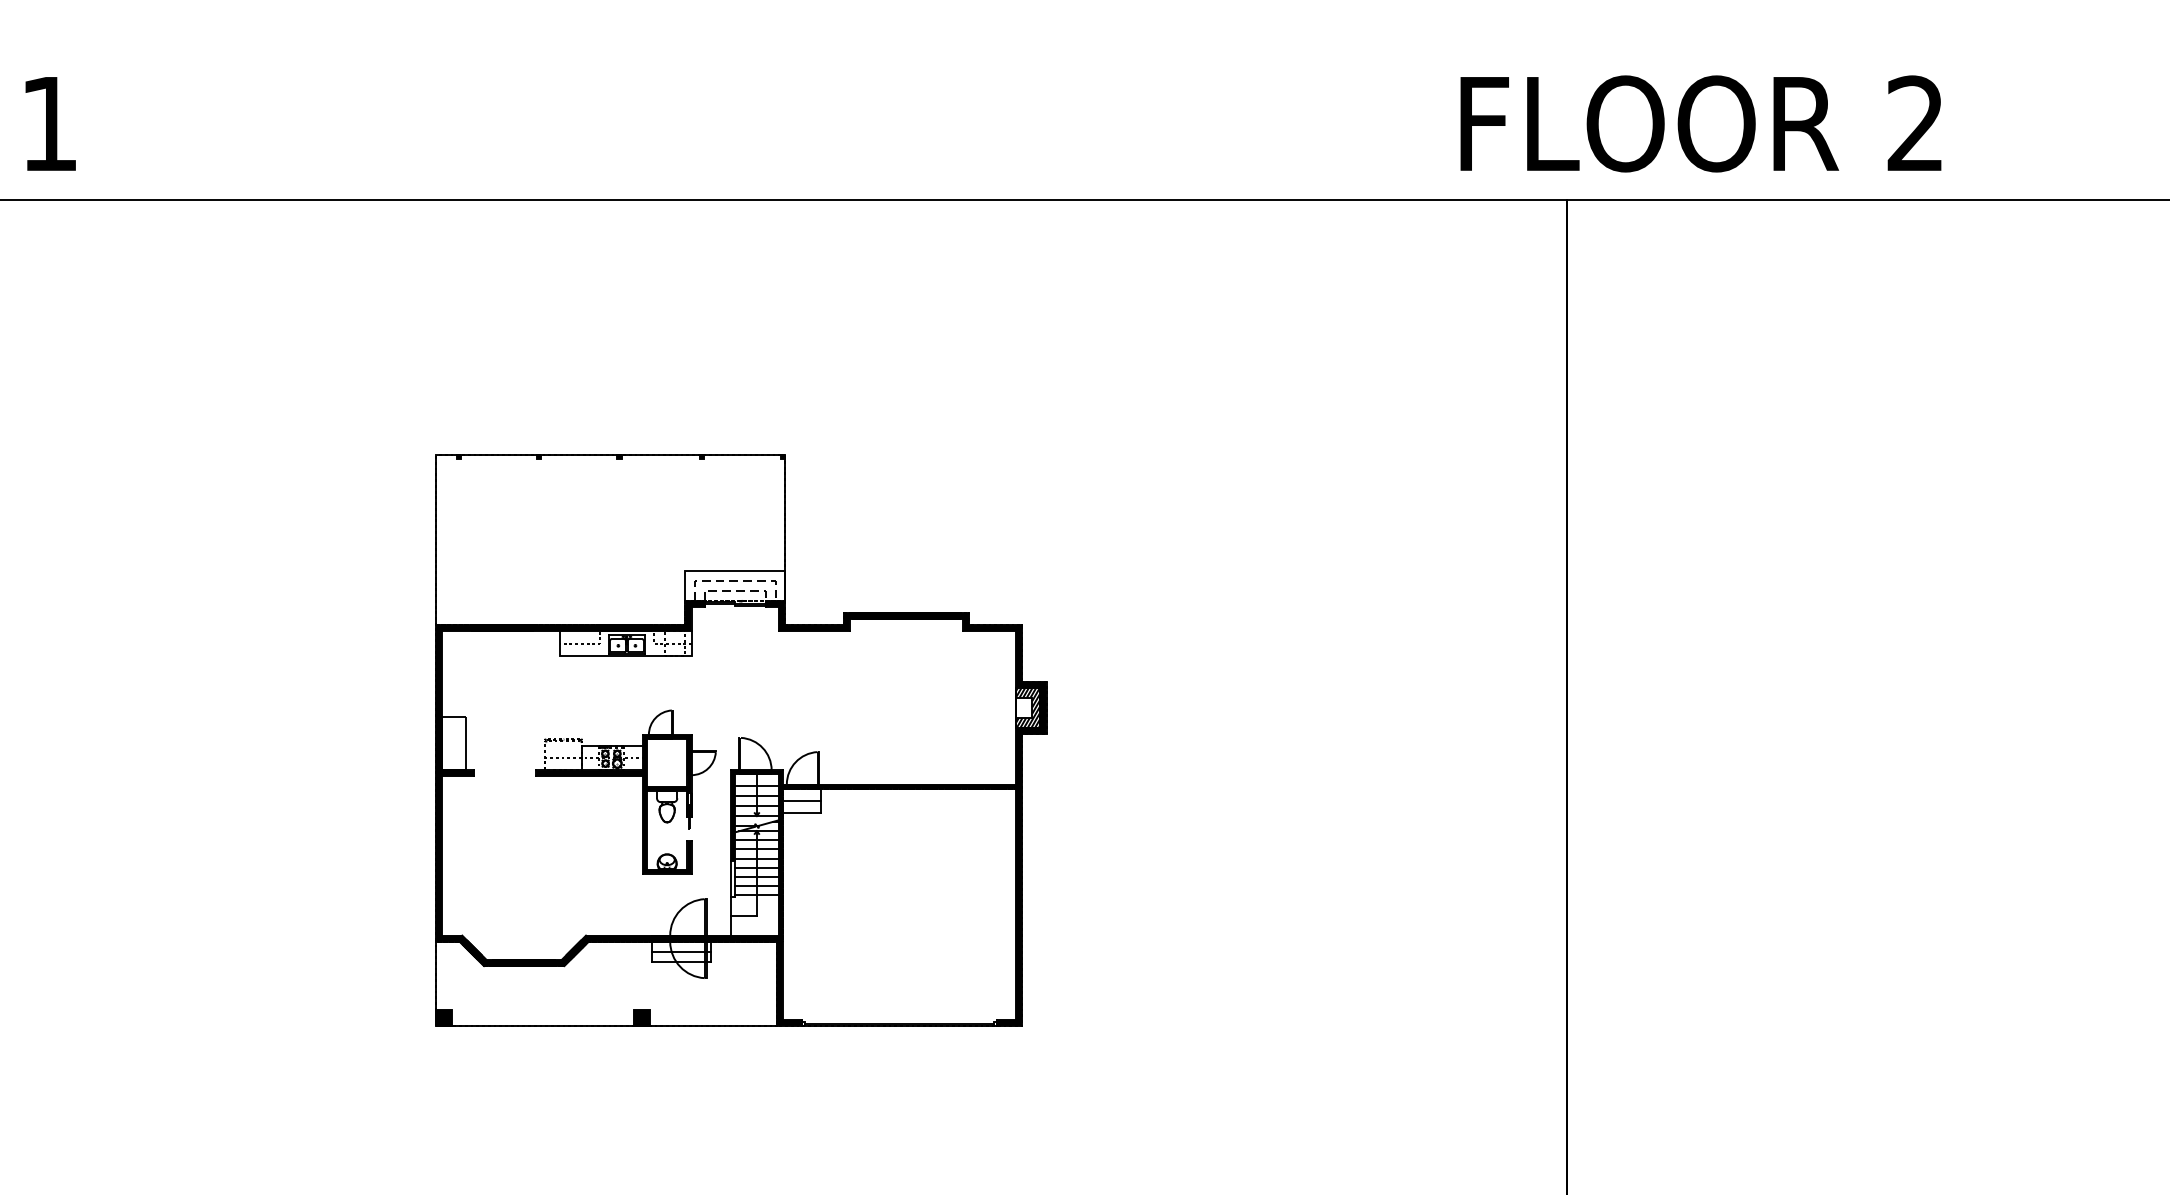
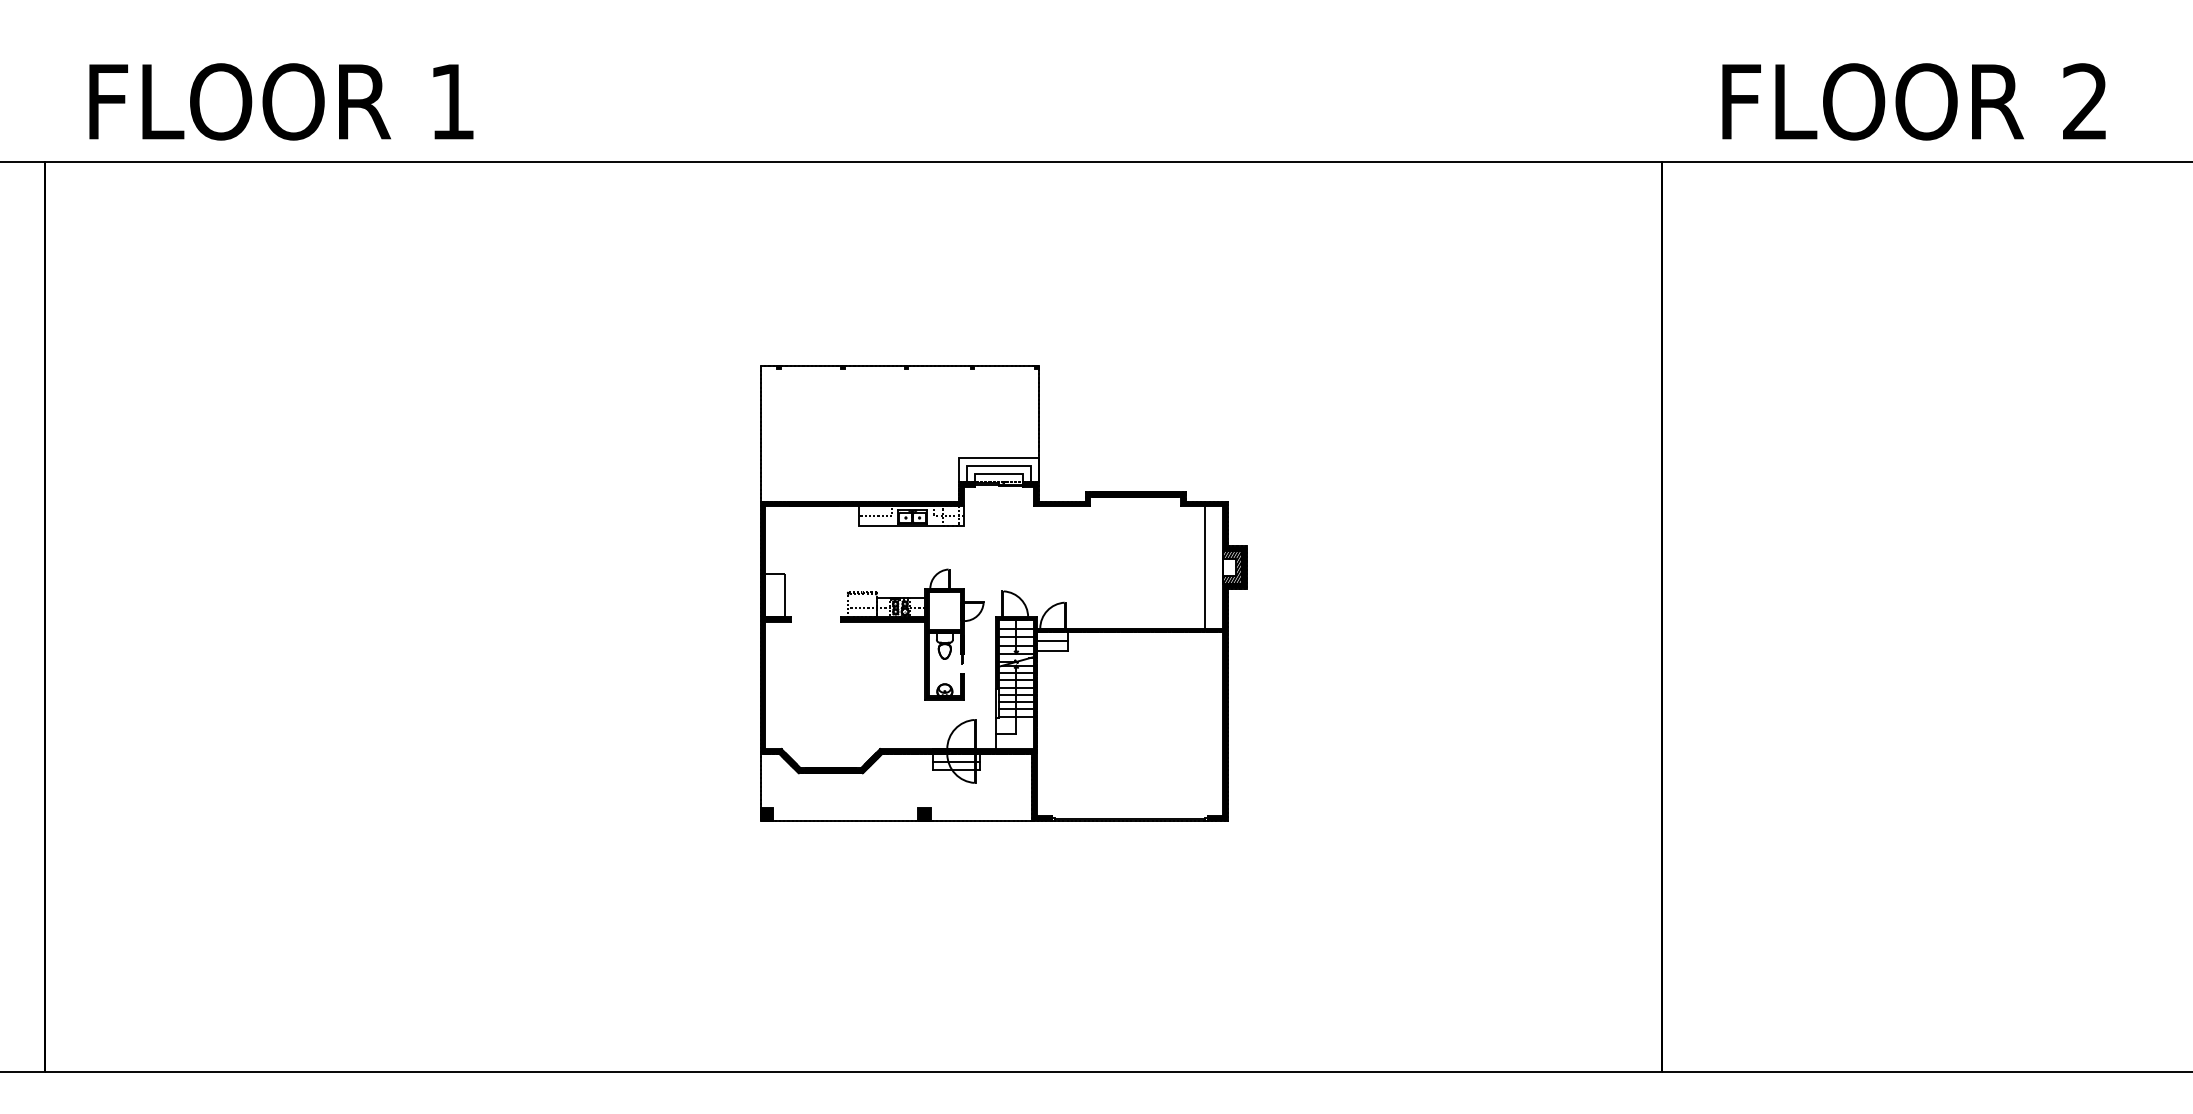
text: (1700, 123) -> (1913, 101), moved
line: (735, 581) -> (999, 466), dashed -> solid
line: (735, 591) -> (999, 474), dashed -> solid
line: (994, 707) -> (1205, 567), added

